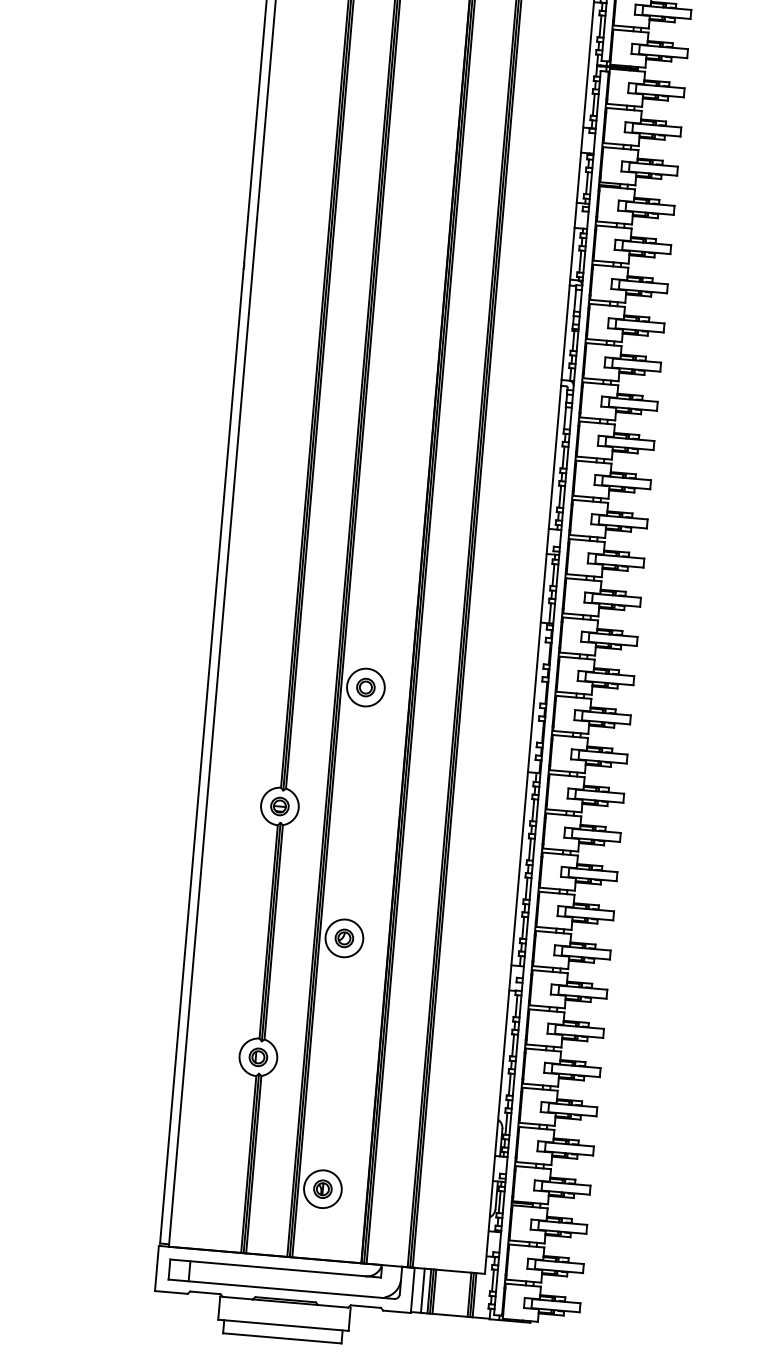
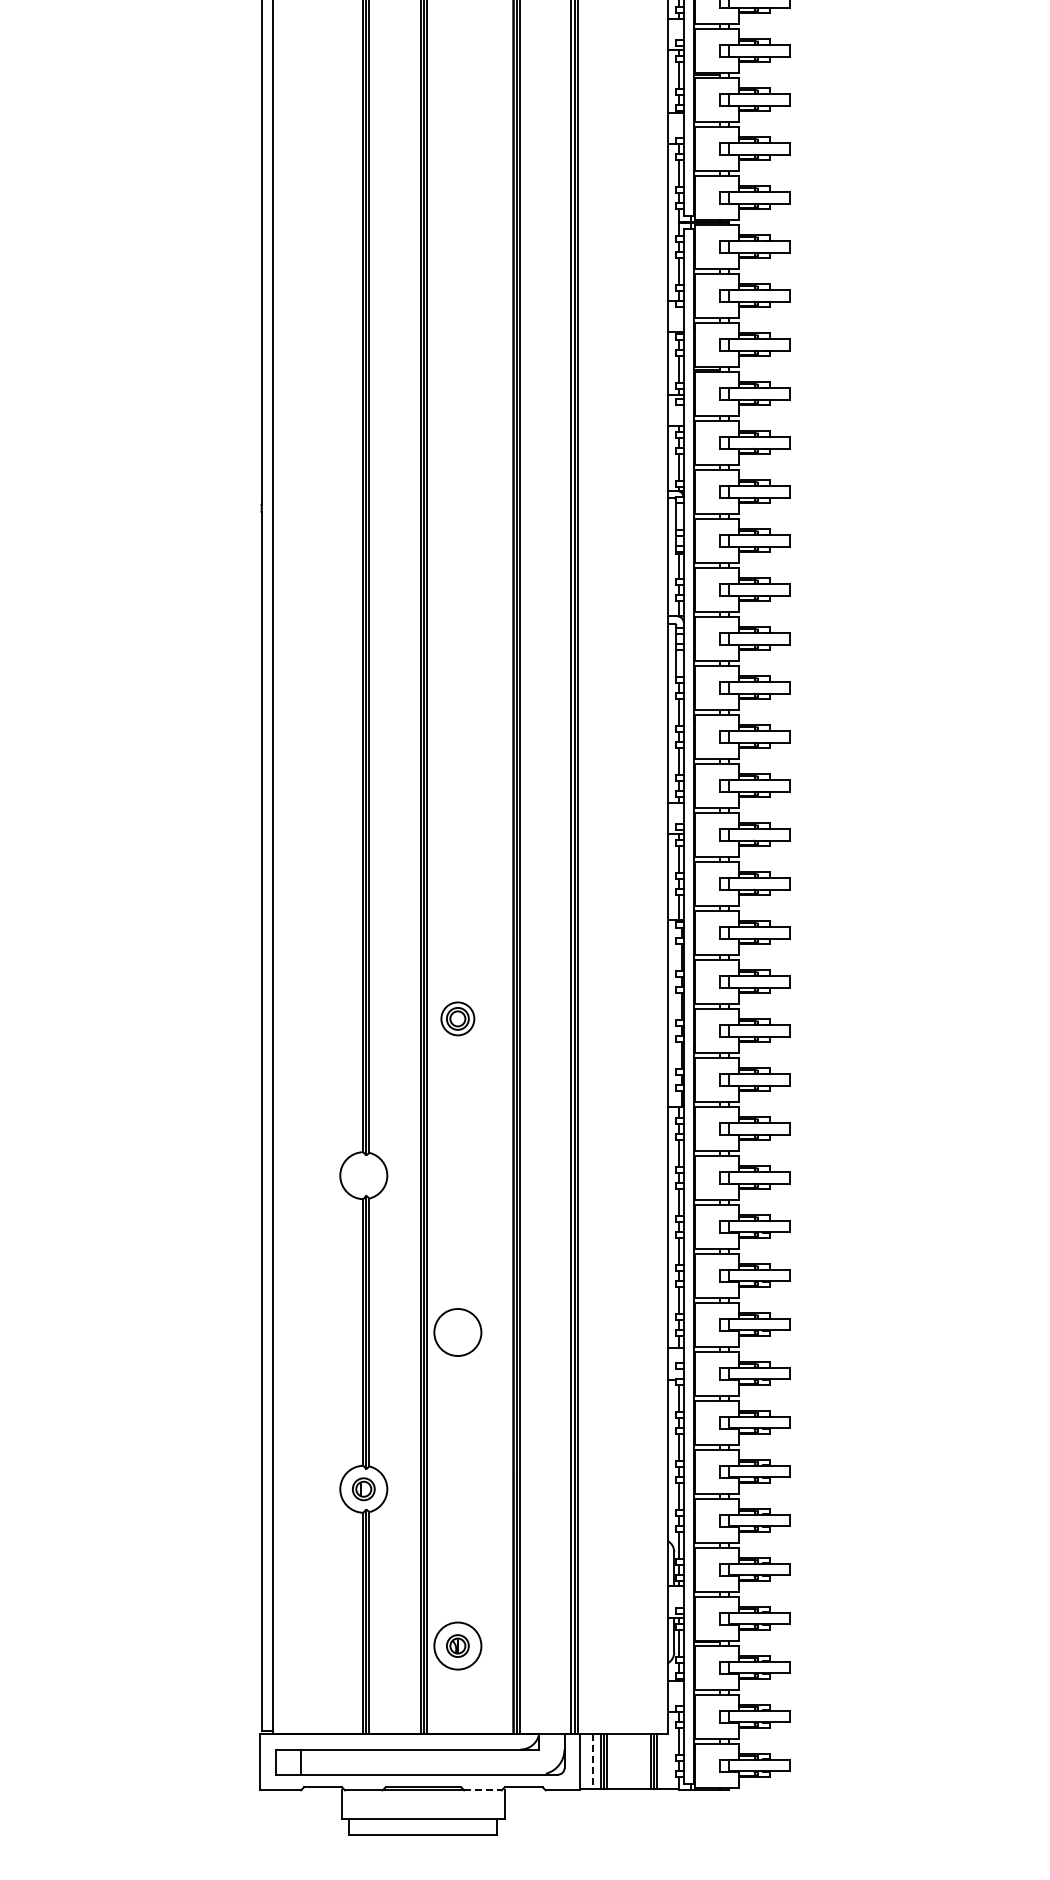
circle: (365, 687) -> (457, 1018), size x0.7
part: (279, 806) -> (363, 1175), removed
part: (344, 938) -> (457, 1332), removed
line: (422, 1290) -> (592, 1761), solid -> dashed
line: (332, 1306) -> (482, 1790), solid -> dashed

